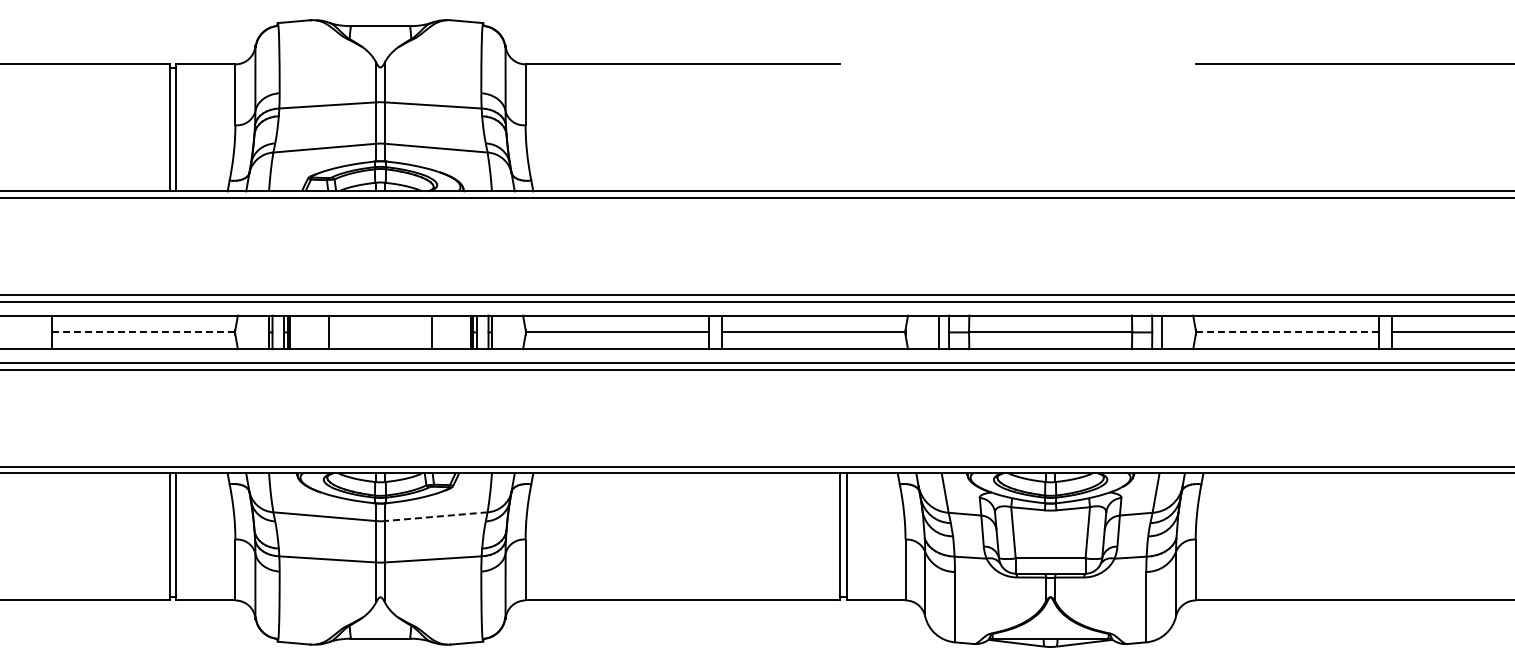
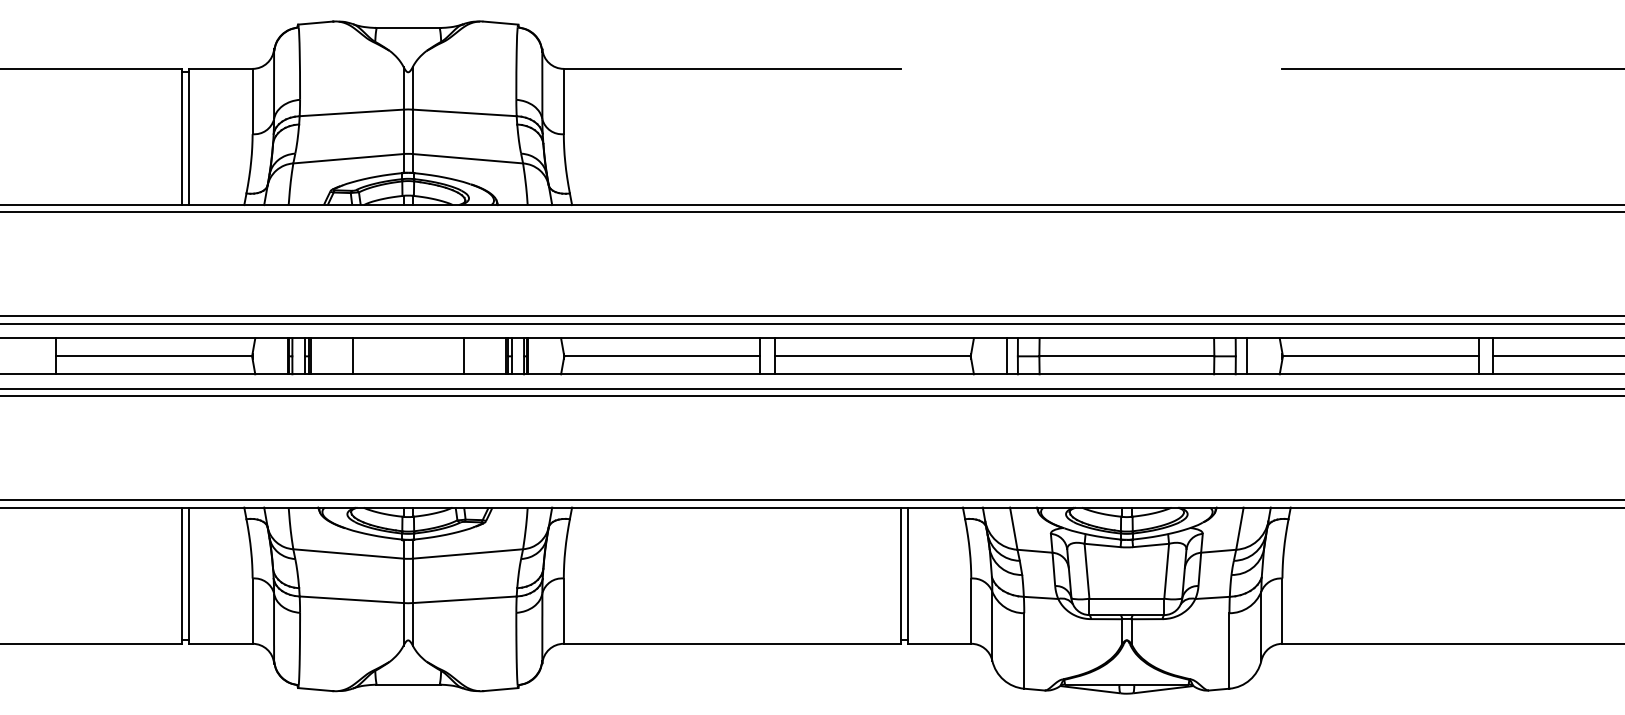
line: (144, 332) -> (155, 356), dashed -> solid
line: (1288, 332) -> (1381, 356), dashed -> solid
line: (436, 516) -> (468, 553), dashed -> solid

